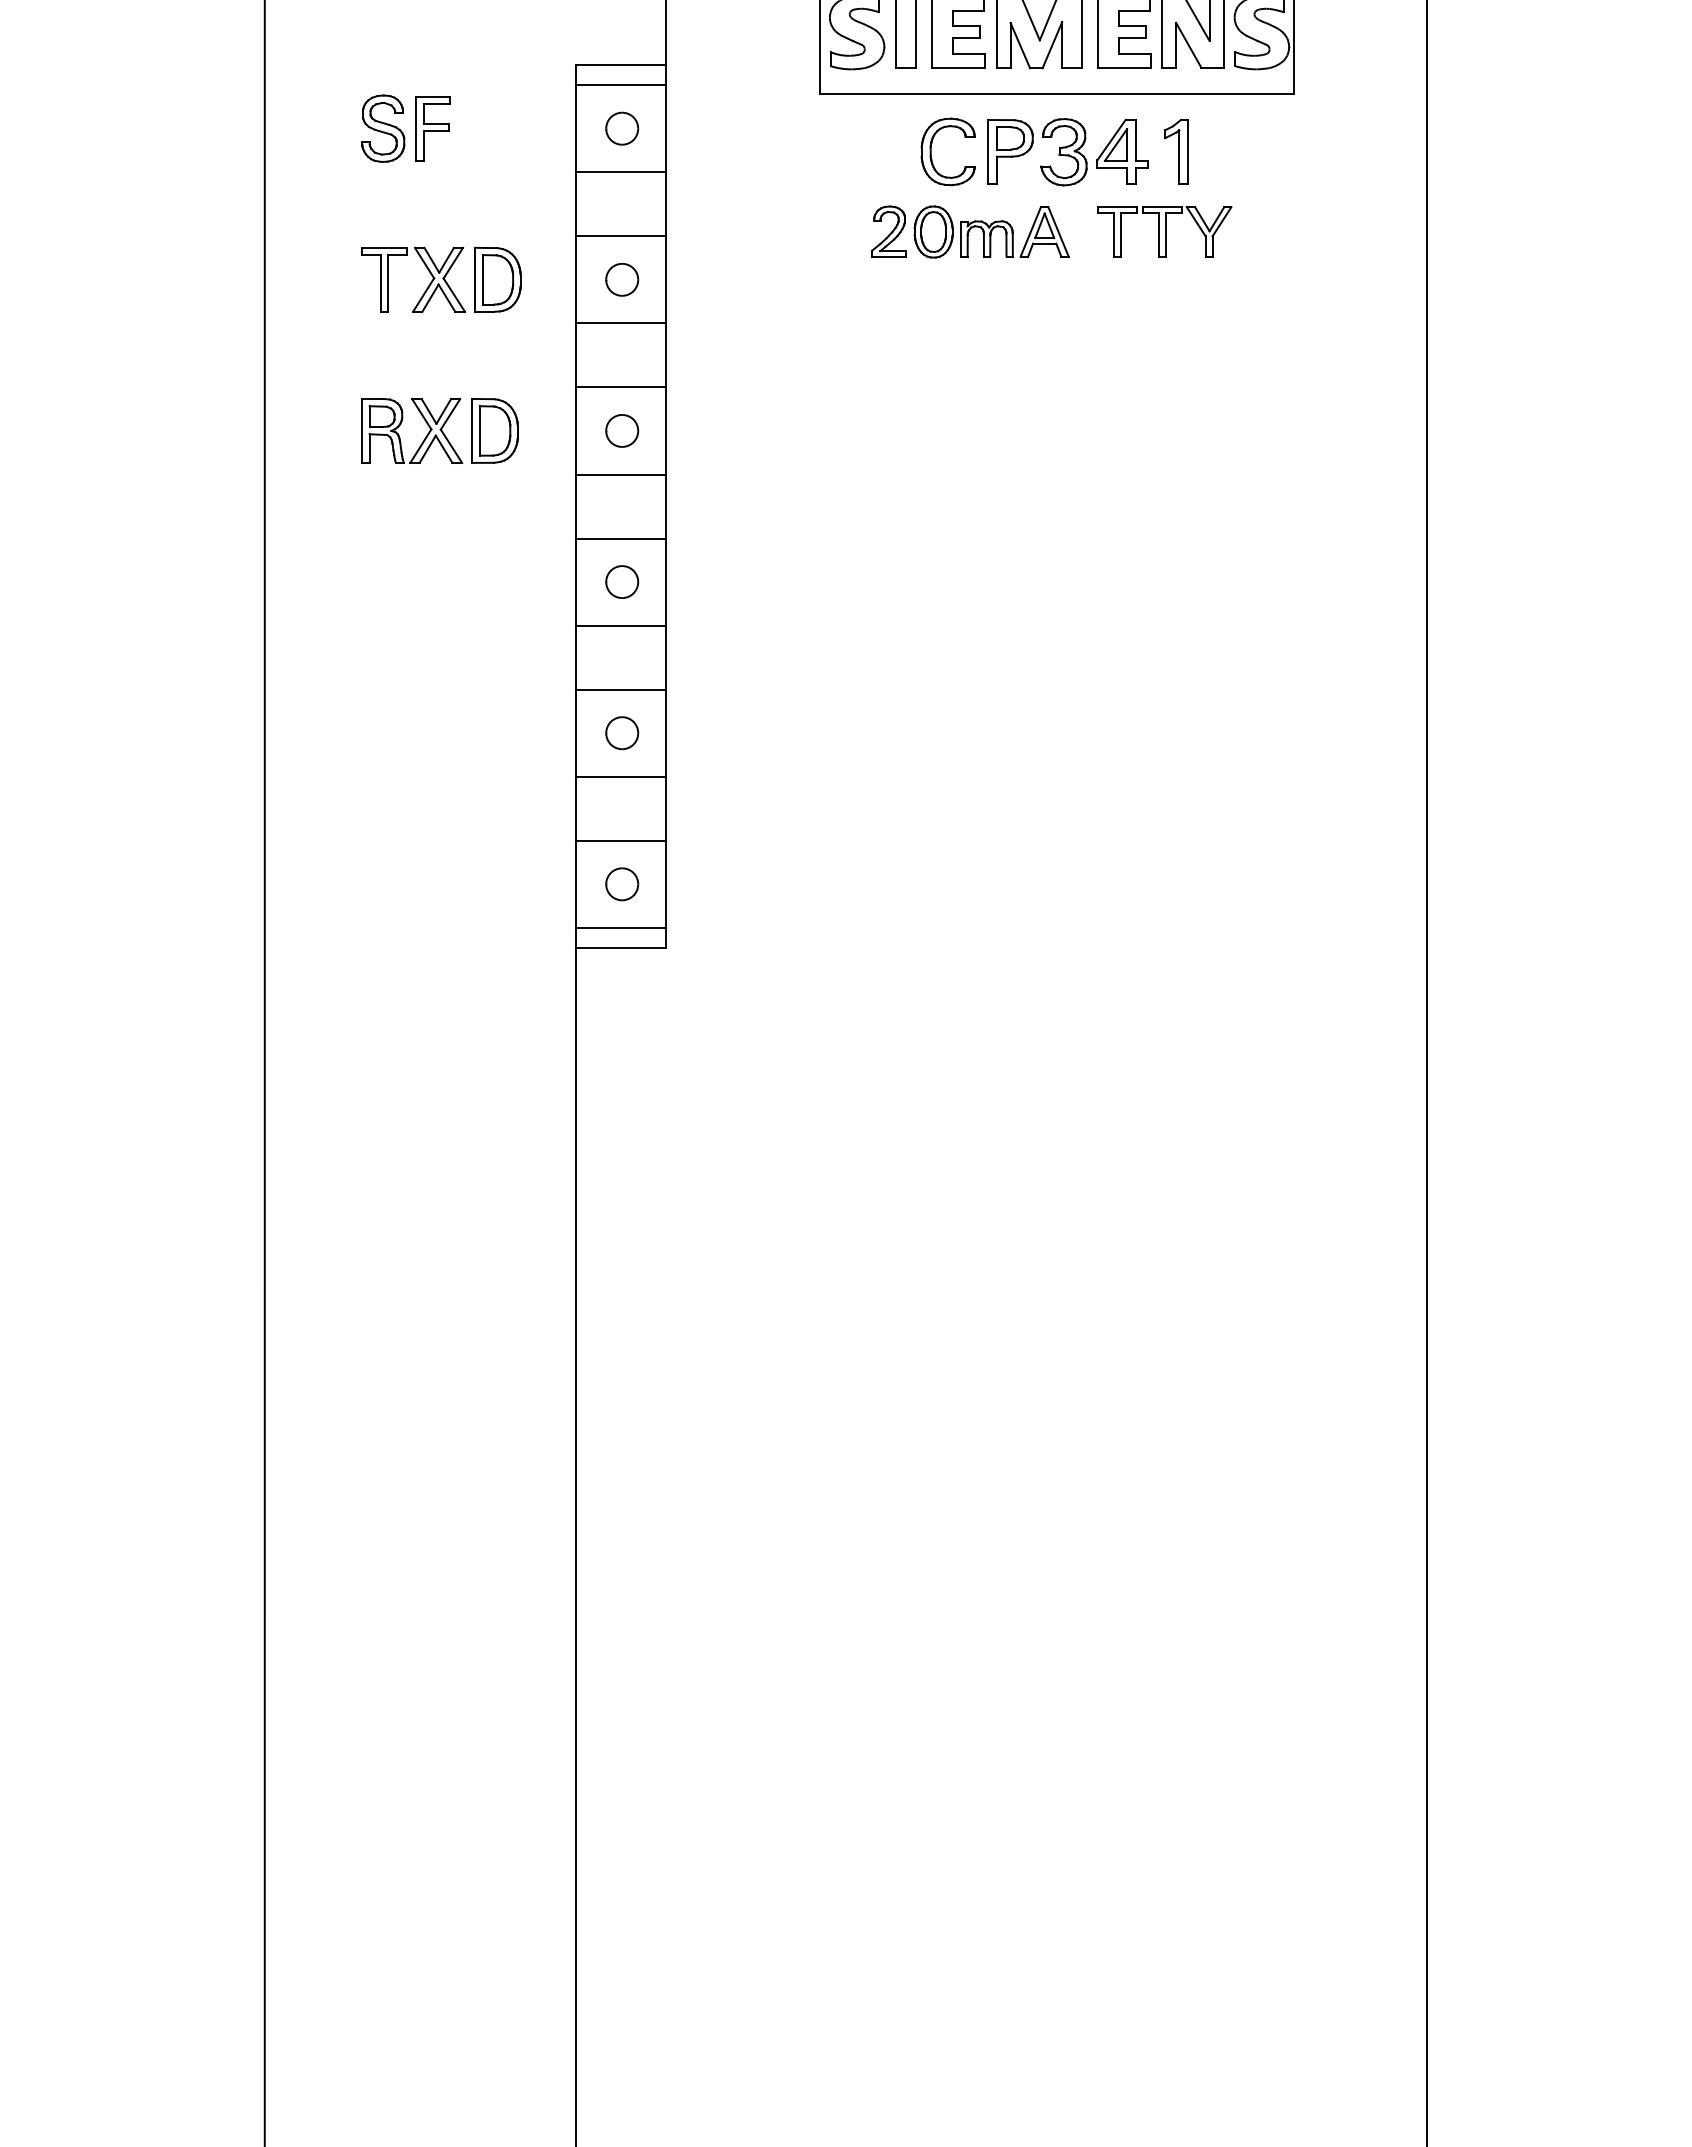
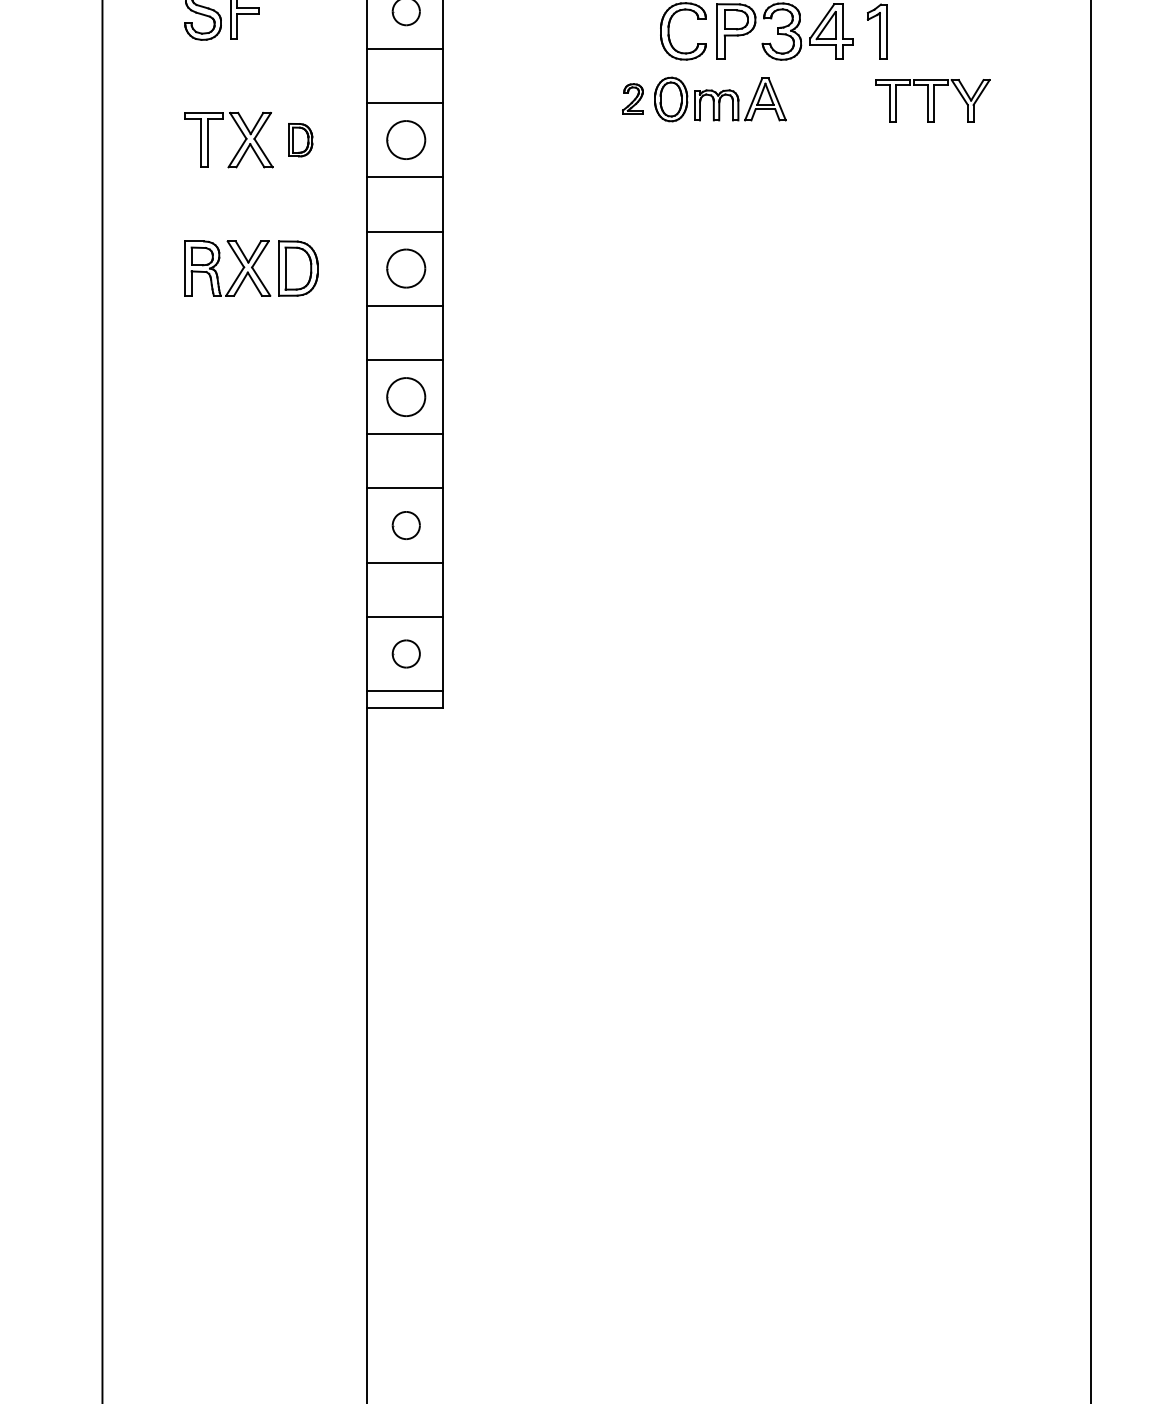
part: (888, 231) -> (632, 99), size x0.7
part: (1164, 231) -> (932, 100), moved
part: (497, 279) -> (300, 139), size x0.6
part: (622, 279) -> (406, 139), size x1.4
part: (622, 430) -> (406, 268), size x1.4
part: (622, 581) -> (406, 396), size x1.4

